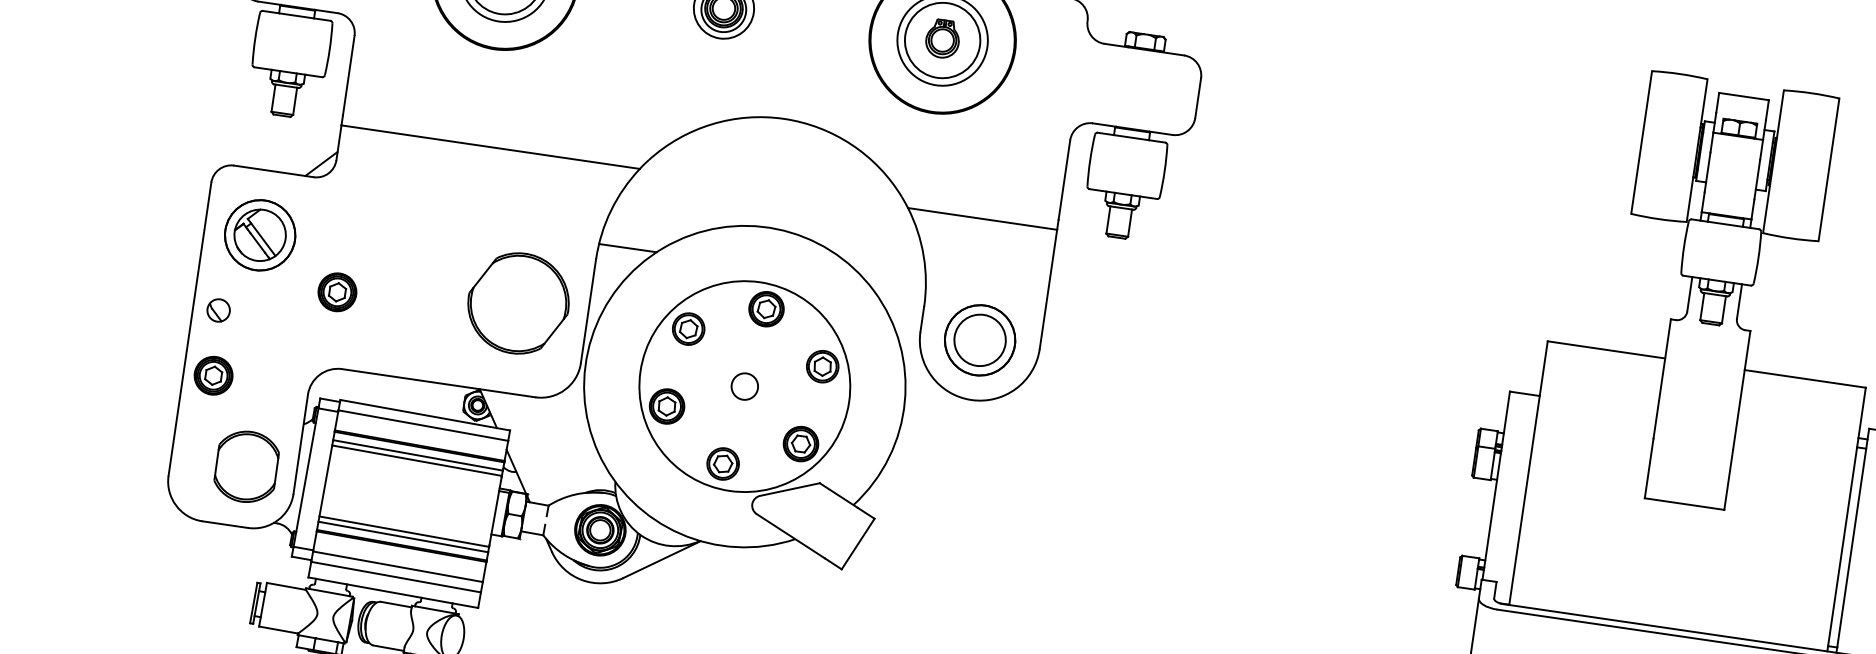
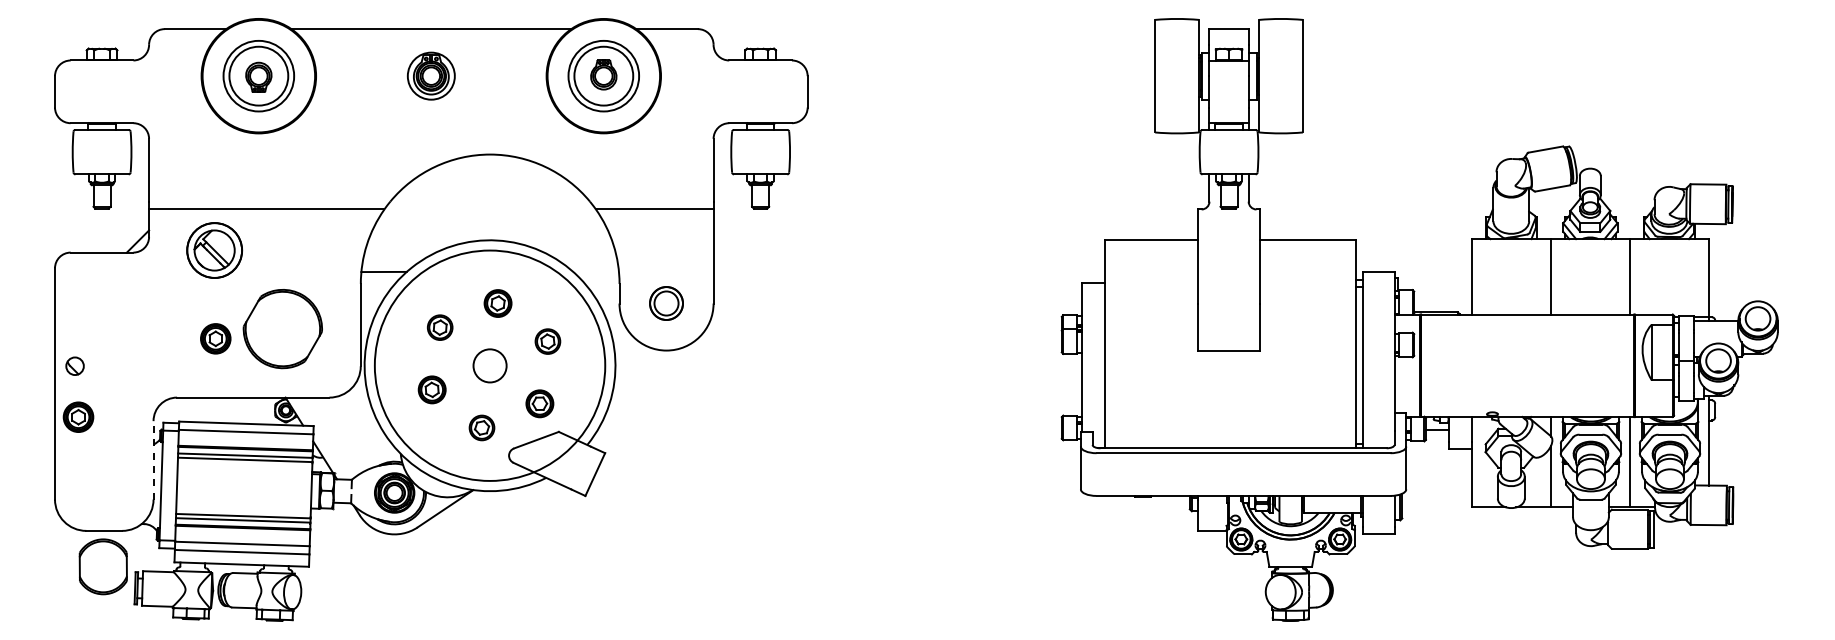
part: (259, 235) -> (214, 250), moved
part: (337, 291) -> (215, 338), moved
part: (517, 303) -> (282, 329), moved
part: (980, 340) -> (666, 303), size x0.6
circle: (744, 386) -> (489, 365), size x1.4
circle: (744, 386) -> (489, 365), size x1.6
line: (300, 443) -> (153, 459), solid -> dashed
part: (245, 466) -> (102, 566), moved

